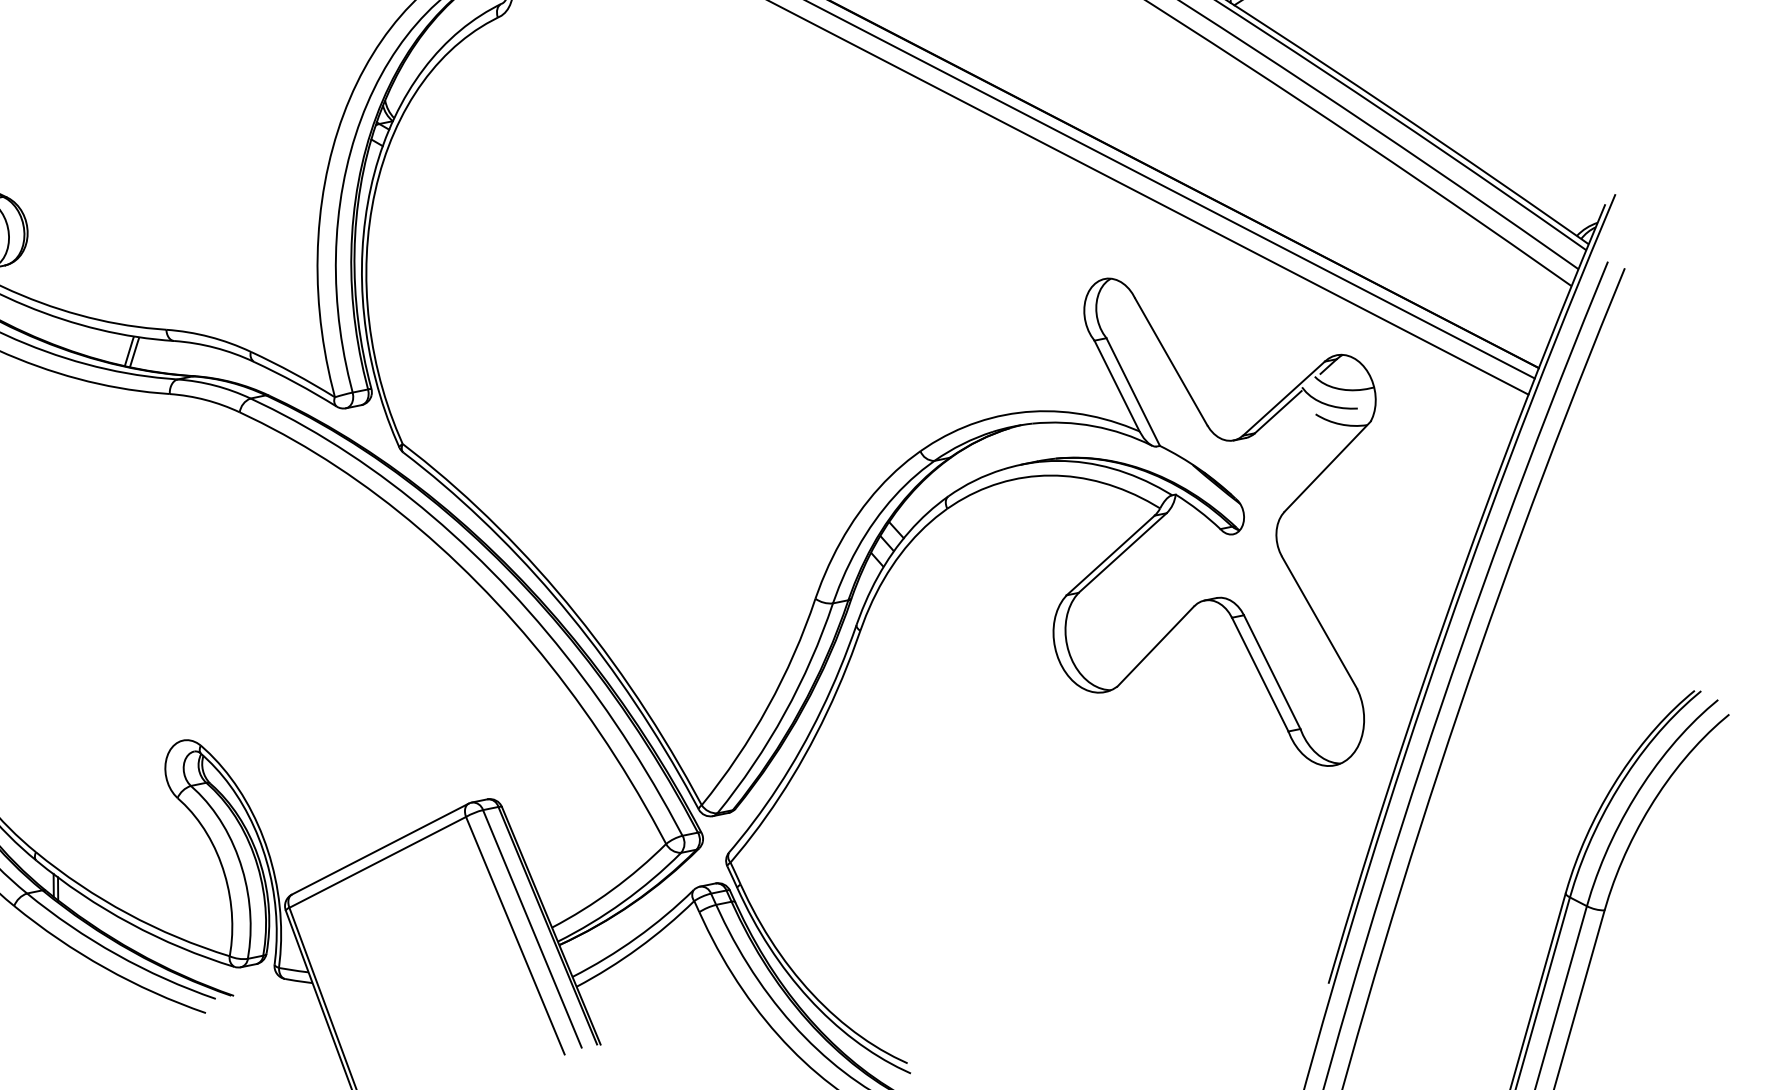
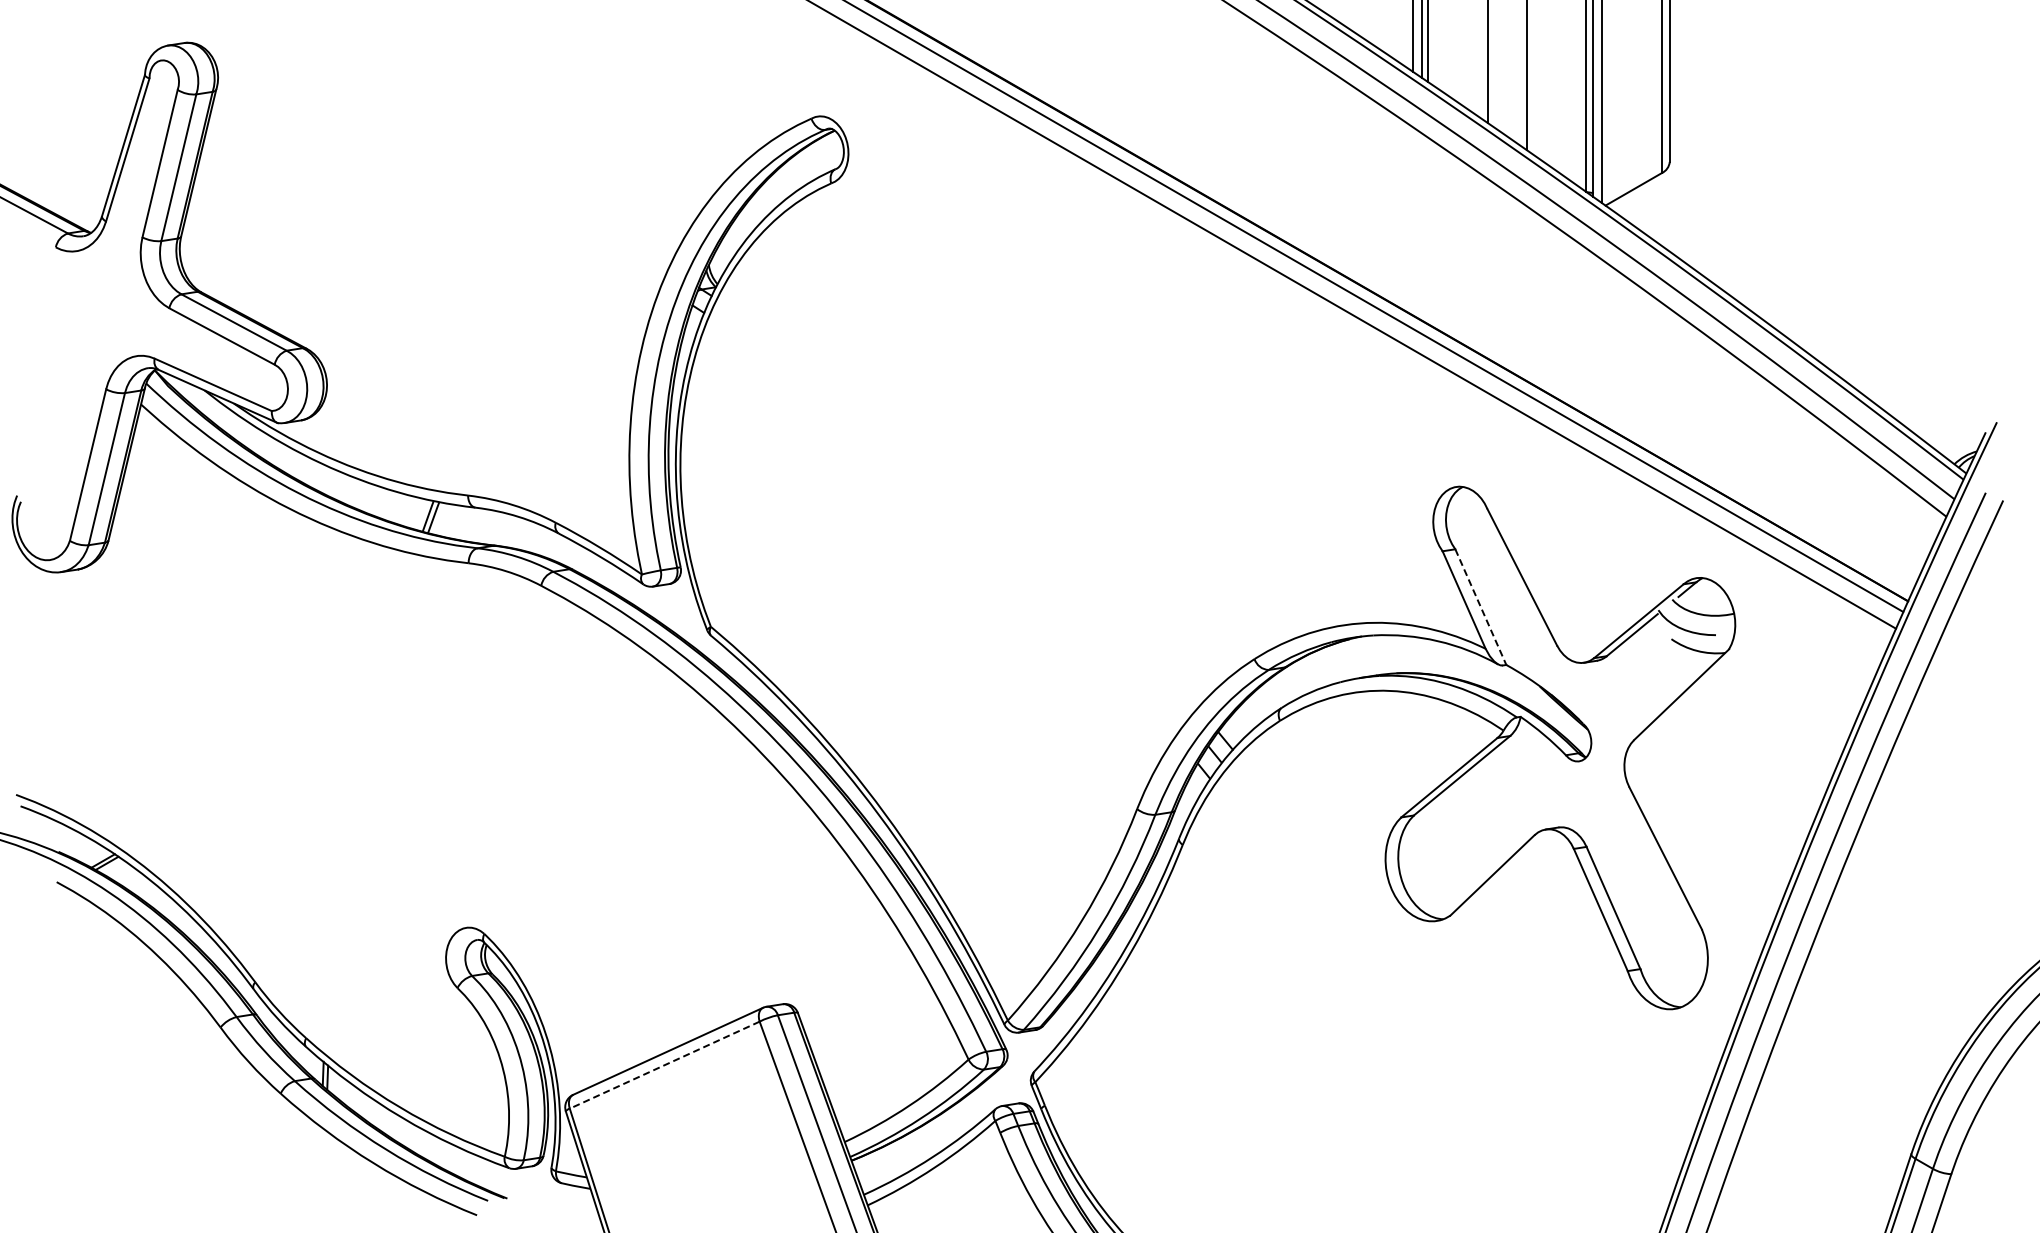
line: (1133, 392) -> (1481, 607), solid -> dashed
line: (377, 862) -> (664, 1065), solid -> dashed

